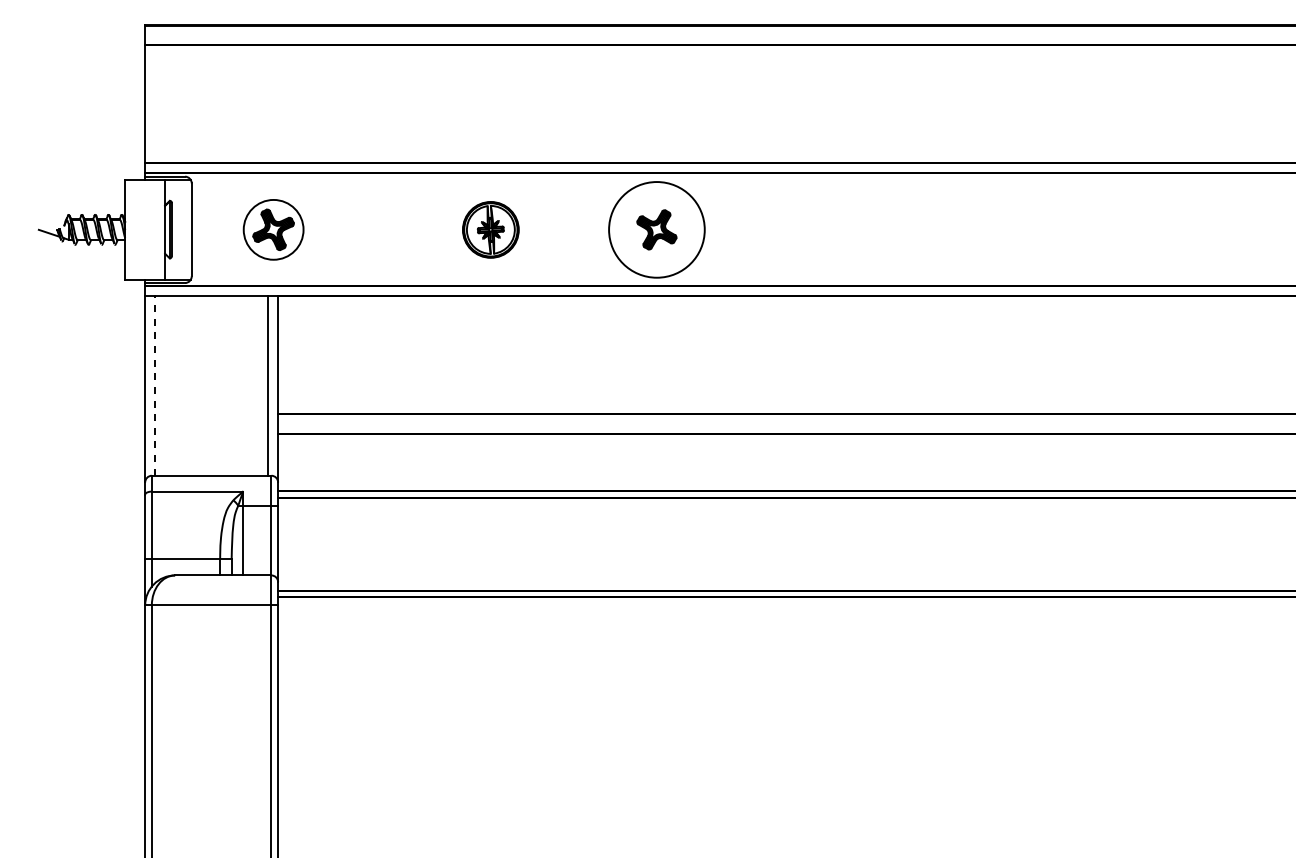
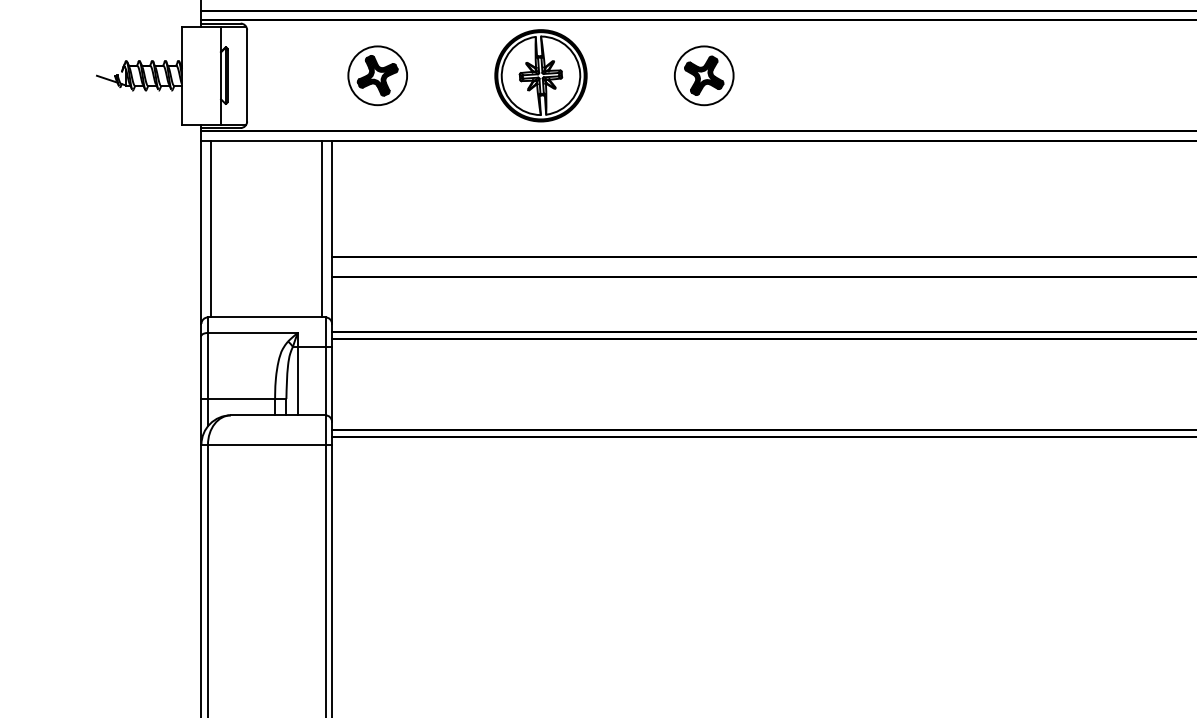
part: (273, 229) -> (377, 75), moved
part: (490, 229) -> (540, 75), size x1.67
circle: (656, 229) -> (703, 75), size x0.62
line: (155, 386) -> (211, 229), dashed -> solid

